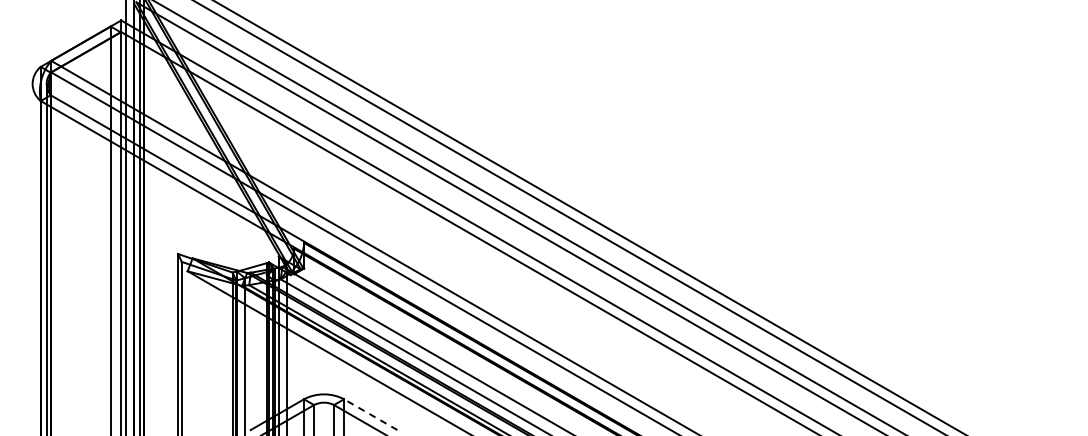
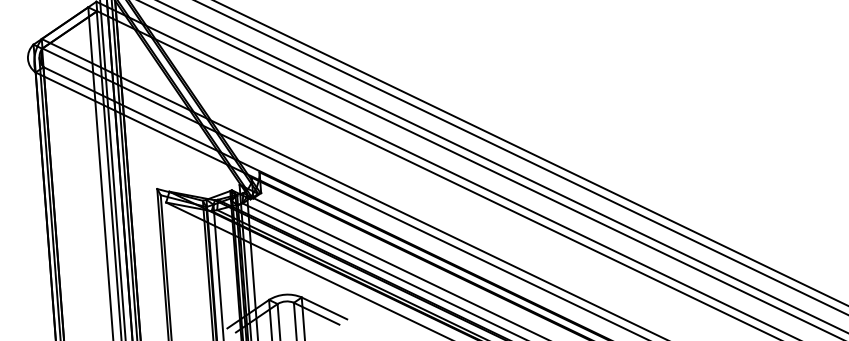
line: (370, 414) -> (324, 308), dashed -> solid

